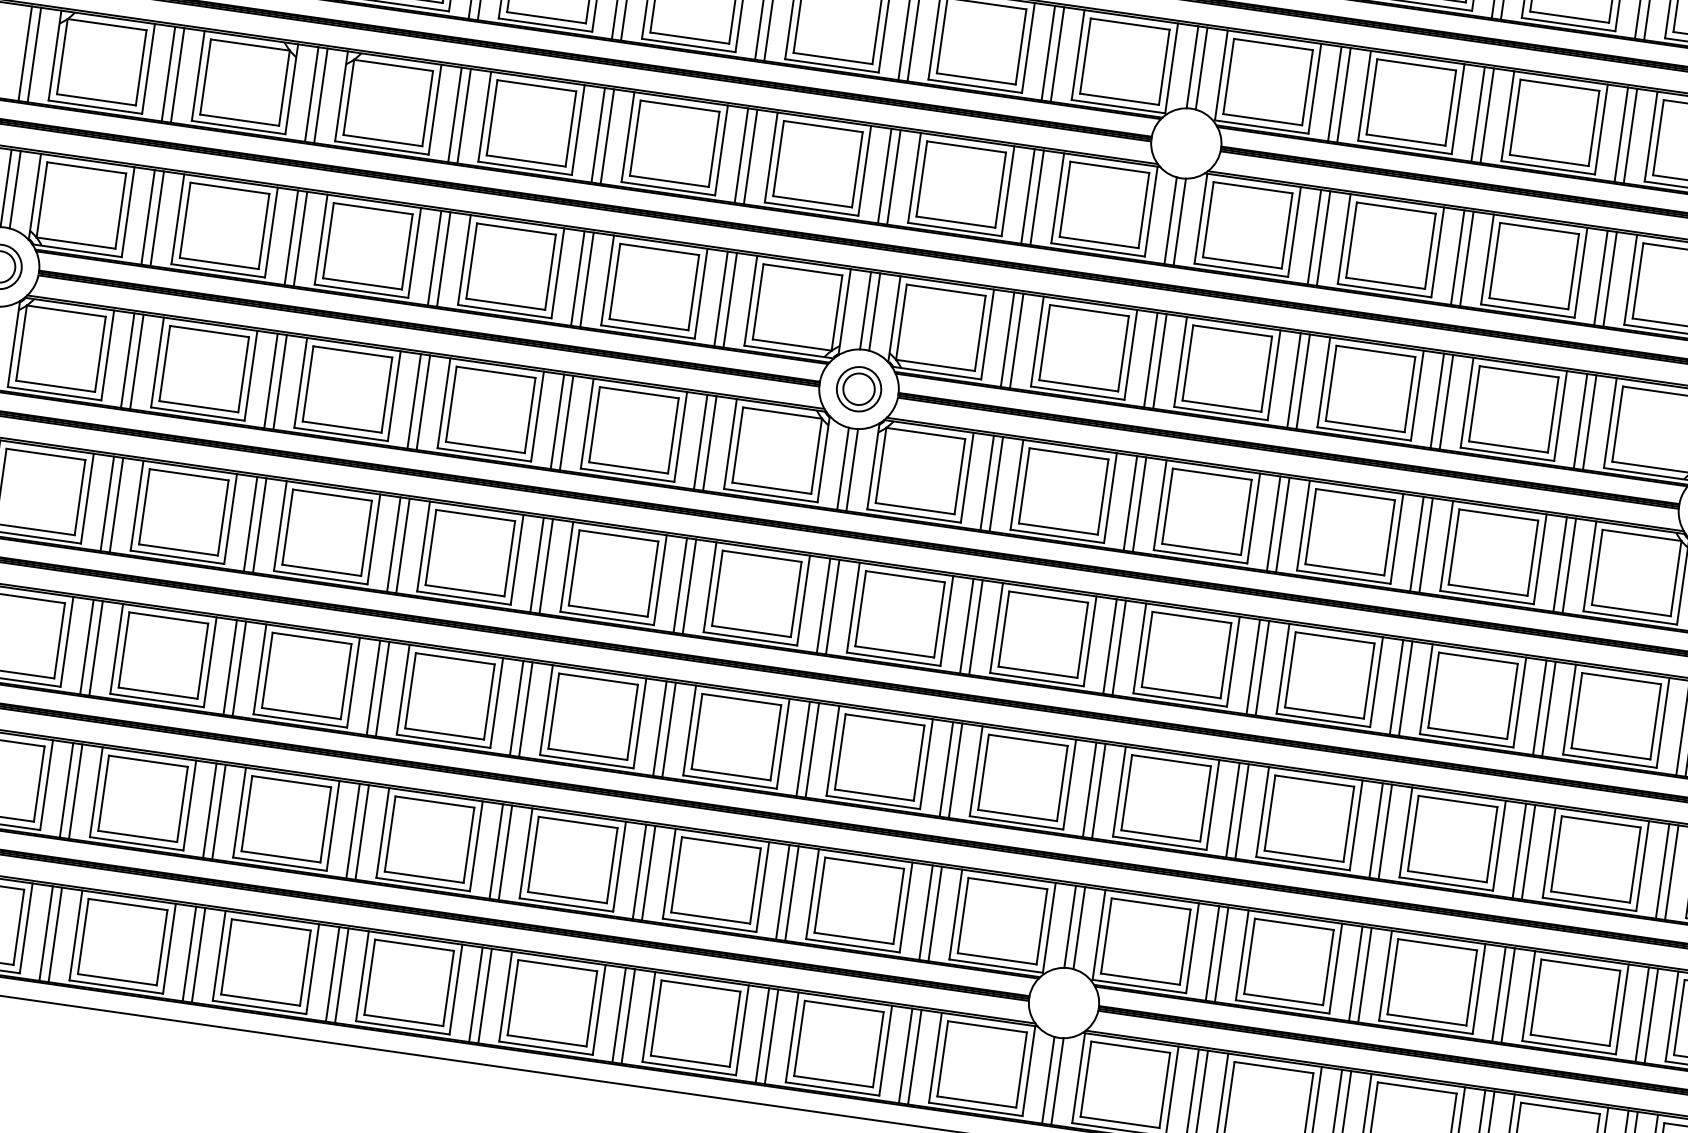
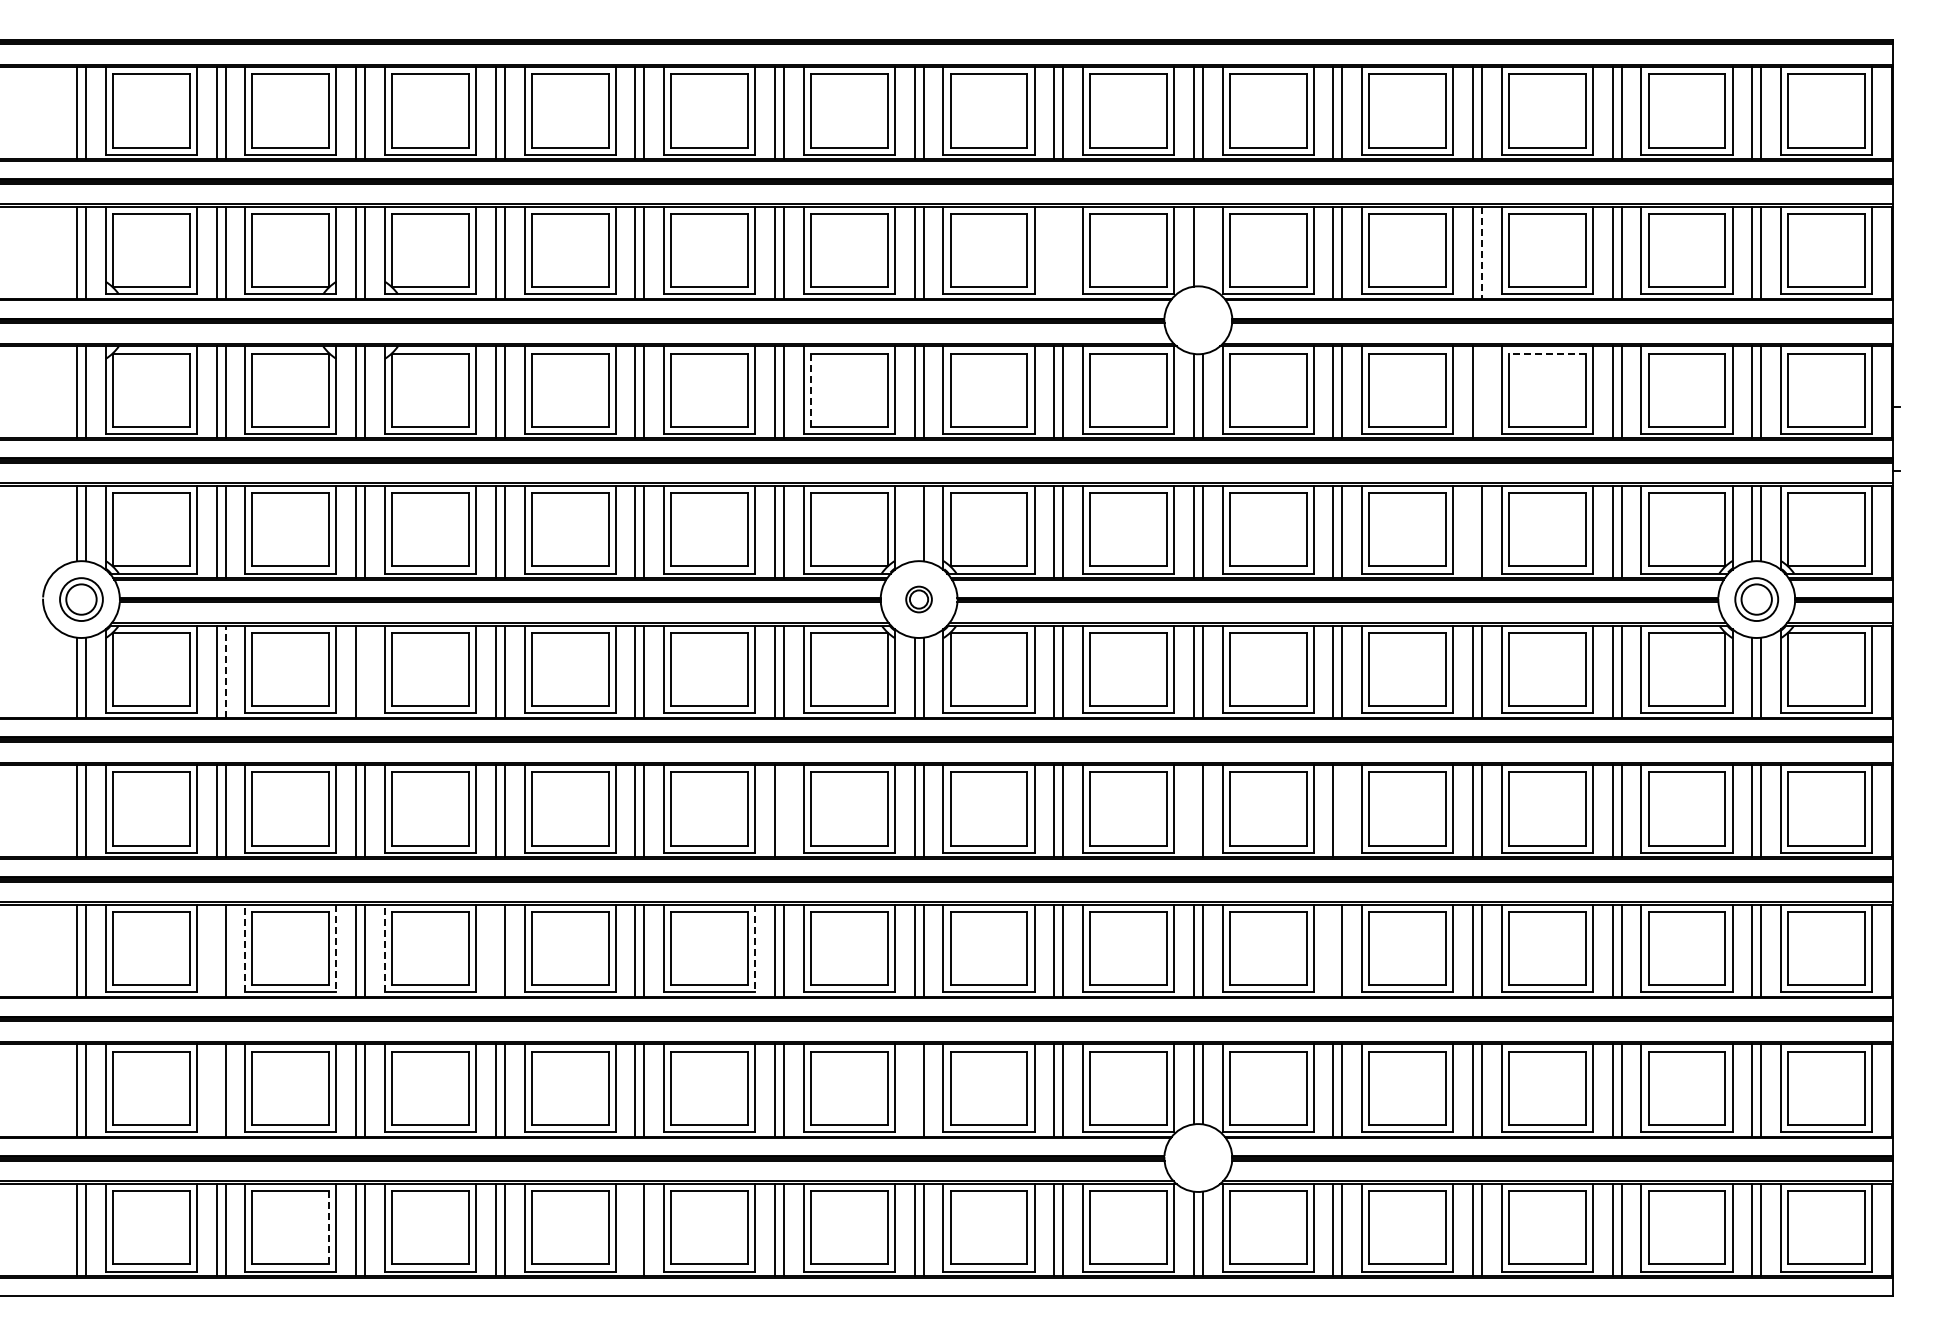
line: (1048, 52) -> (1054, 252), removed
line: (1057, 54) -> (1063, 252), removed
line: (1201, 68) -> (1202, 246), removed
line: (1487, 116) -> (1482, 253), solid -> dashed
line: (778, 158) -> (810, 390), solid -> dashed
line: (1538, 228) -> (1546, 353), solid -> dashed
line: (1467, 259) -> (1482, 392), removed
line: (865, 310) -> (914, 523), removed
line: (136, 361) -> (225, 671), solid -> dashed
line: (280, 382) -> (365, 671), removed
part: (858, 389) -> (918, 599), size x0.6
line: (1437, 401) -> (1473, 532), removed
line: (688, 586) -> (783, 811), removed
line: (86, 646) -> (216, 950), removed
line: (1109, 646) -> (1193, 811), removed
line: (116, 648) -> (245, 948), solid -> dashed
line: (210, 662) -> (336, 948), solid -> dashed
line: (1262, 668) -> (1342, 811), removed
line: (259, 669) -> (384, 948), solid -> dashed
line: (373, 687) -> (495, 950), removed
line: (640, 723) -> (755, 948), solid -> dashed
line: (66, 790) -> (216, 1090), removed
line: (1232, 809) -> (1333, 950), removed
line: (782, 892) -> (914, 1090), removed
line: (162, 947) -> (329, 1227), solid -> dashed
line: (475, 995) -> (635, 1230), removed

